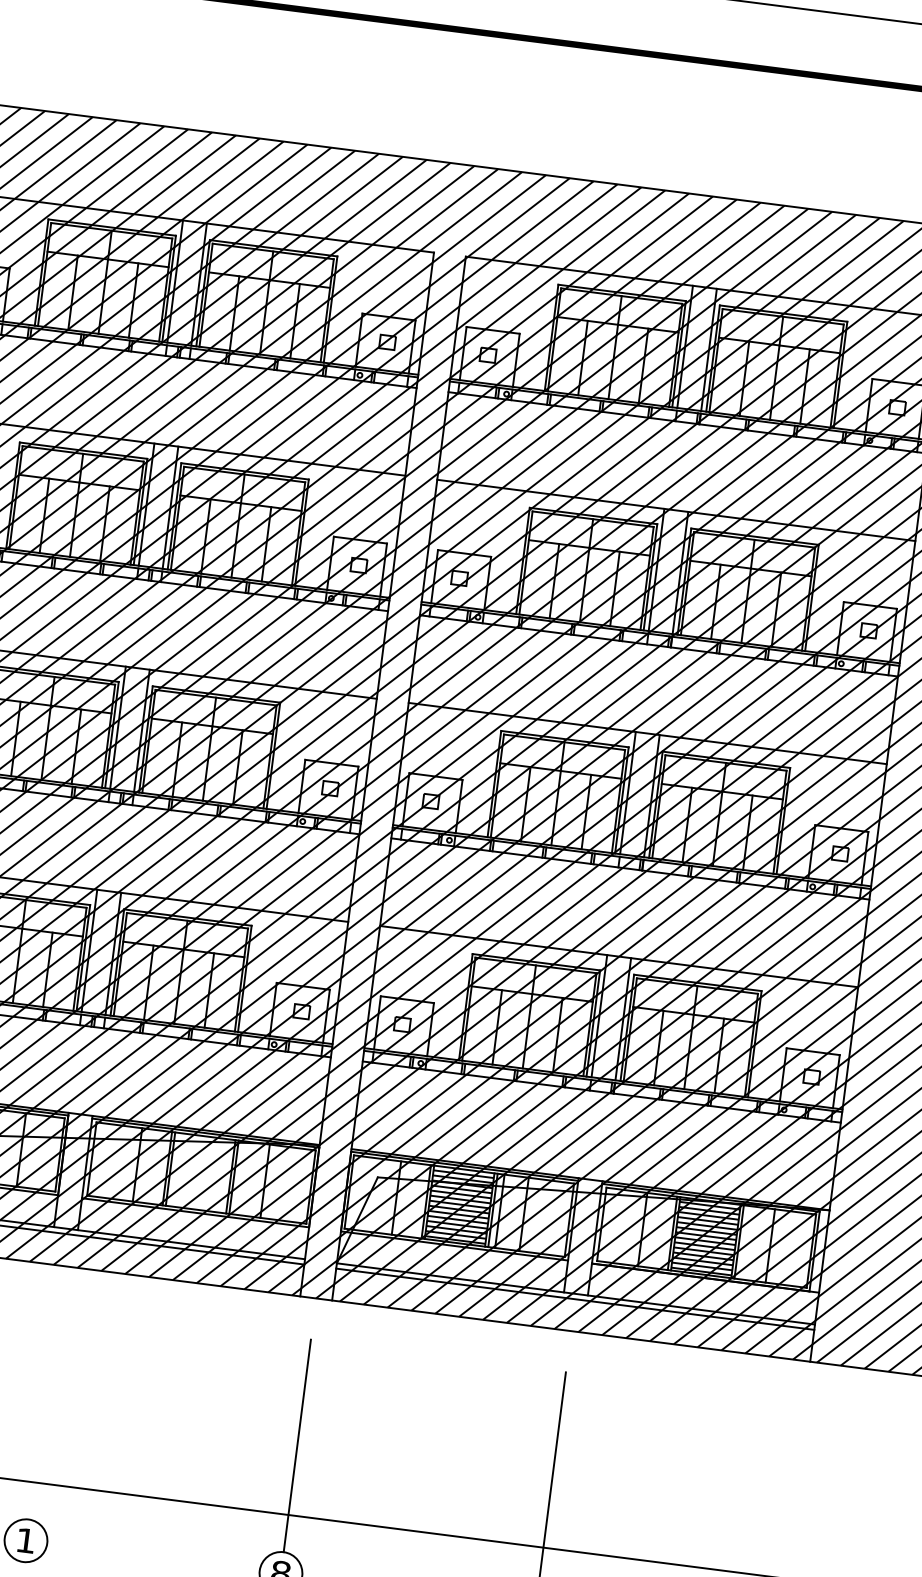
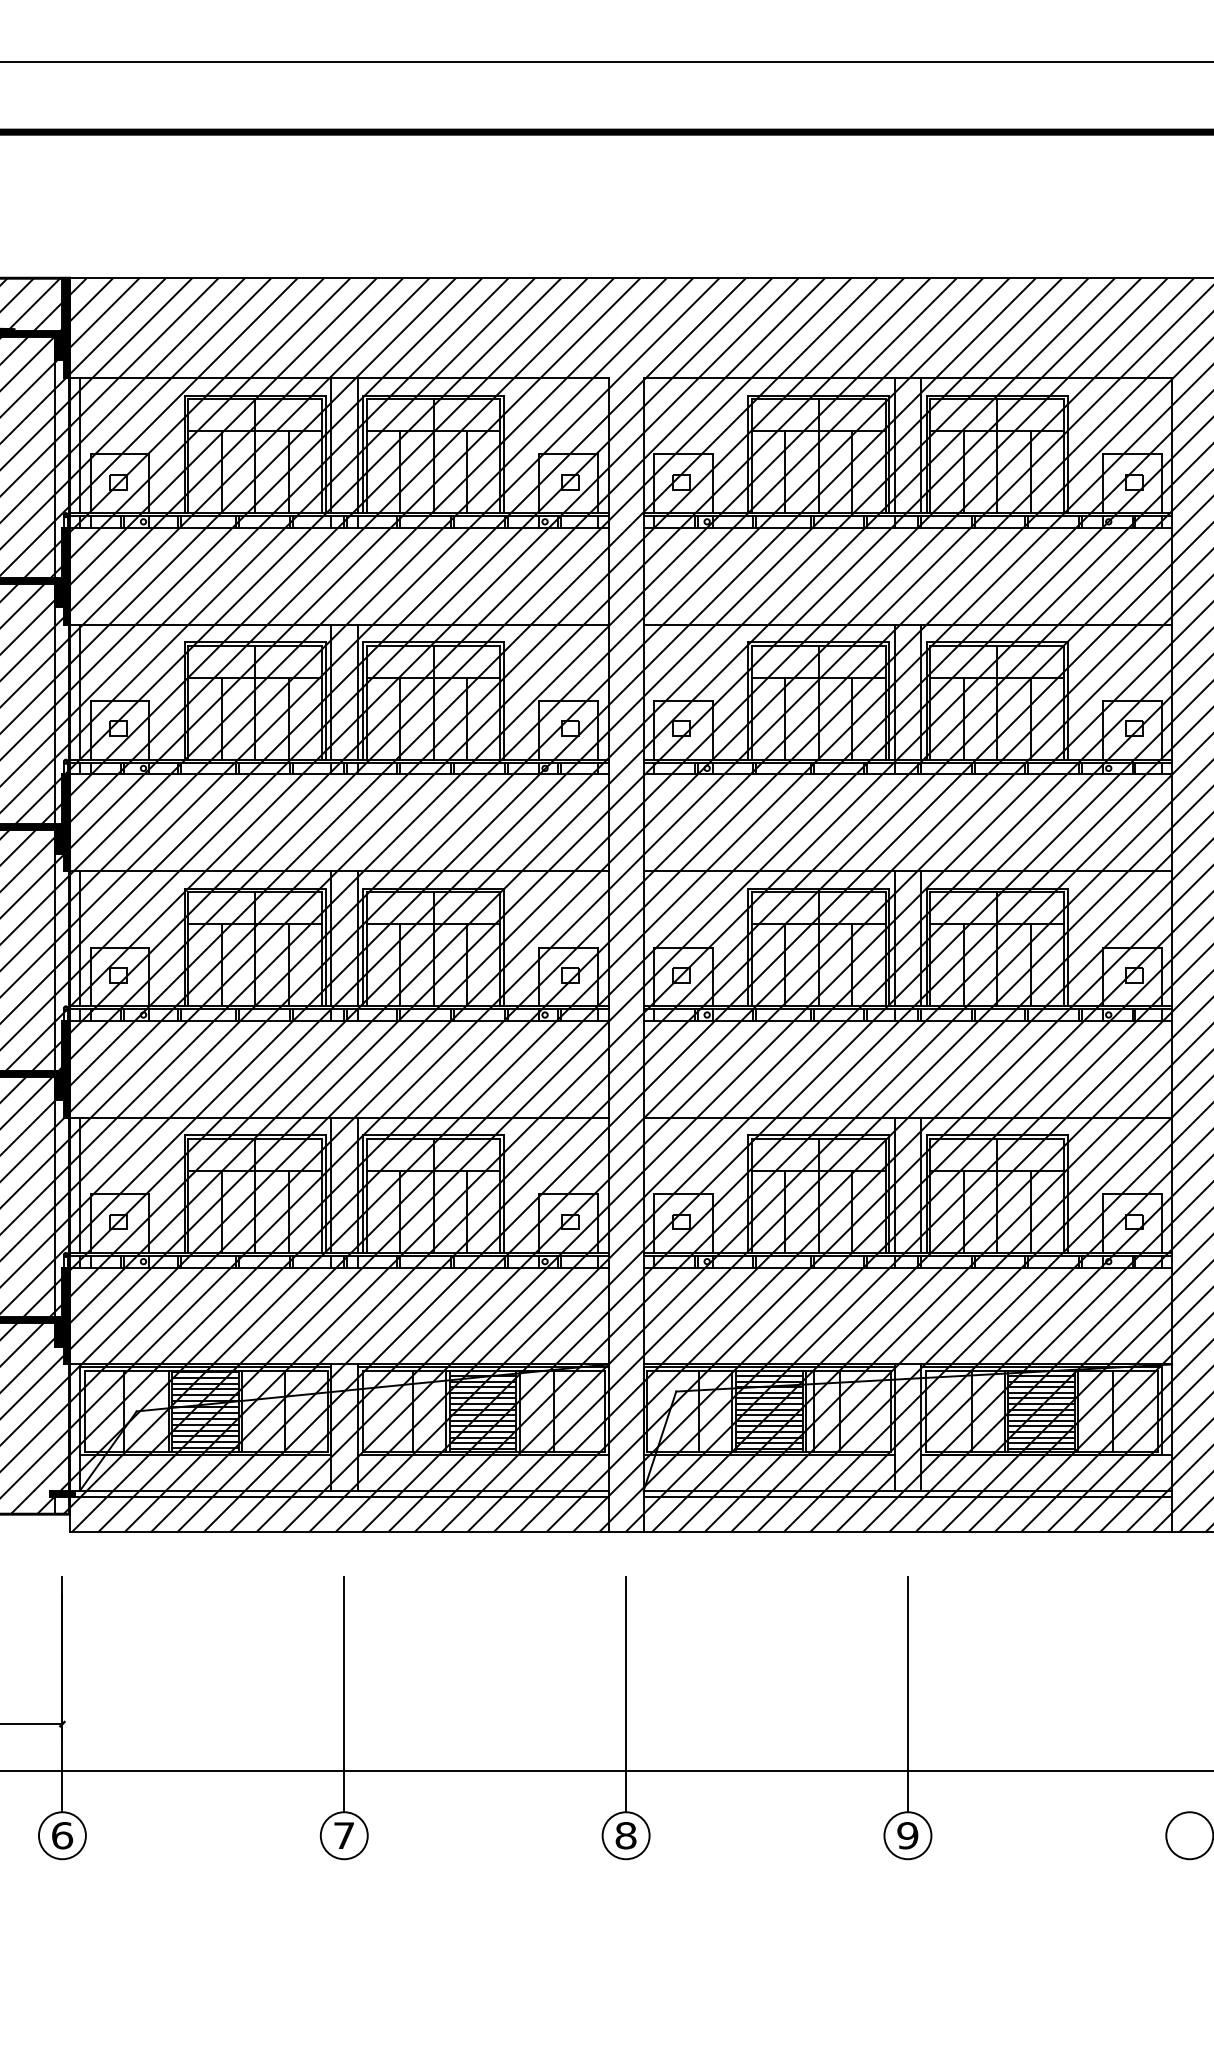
hatch: (200, 1173) -> (482, 1412), added
line: (42, 1413) -> (344, 1694), added
text: (25, 1540) -> (343, 1835), 1 -> 7

